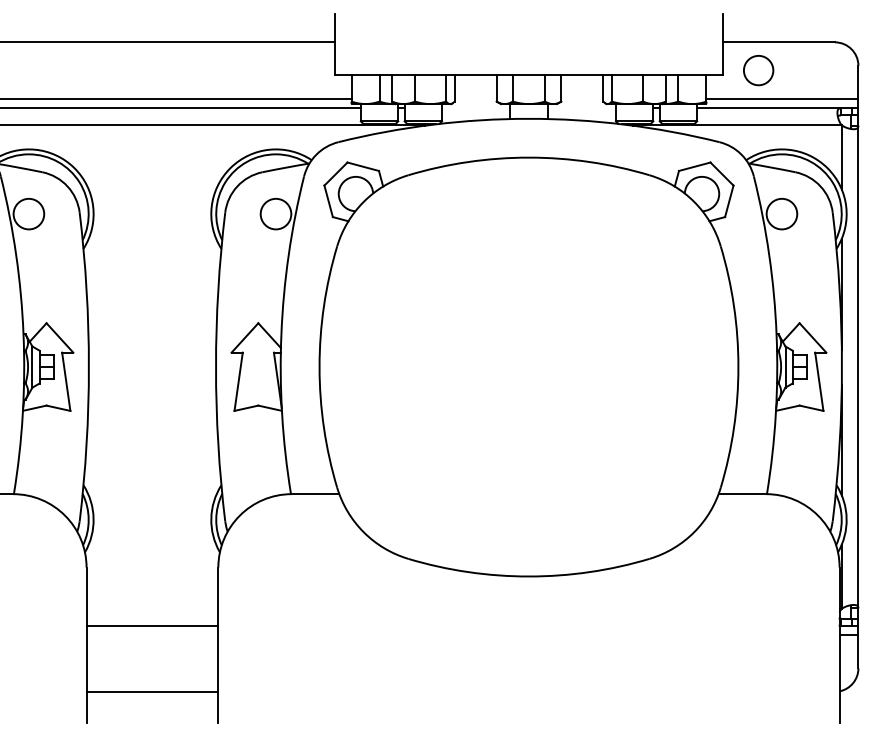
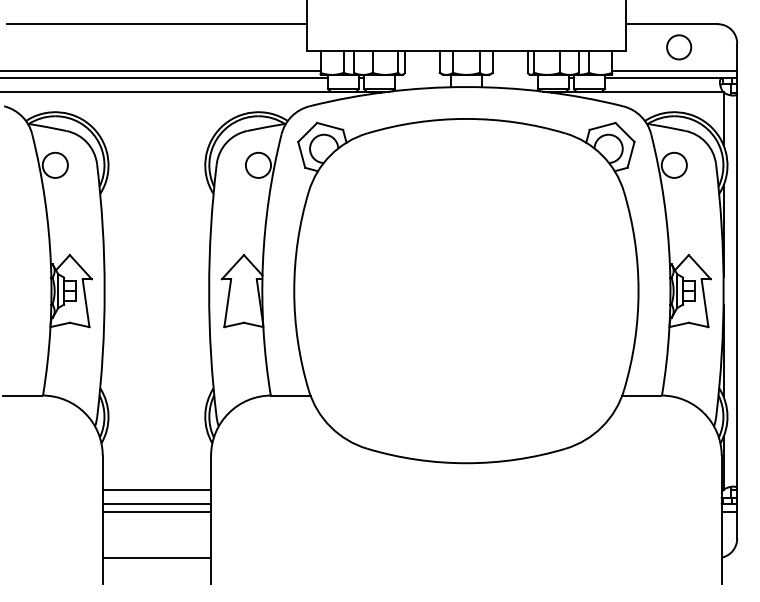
circle: (759, 70) -> (679, 47), moved
line: (151, 609) -> (156, 490), added
line: (151, 635) -> (156, 511), added

